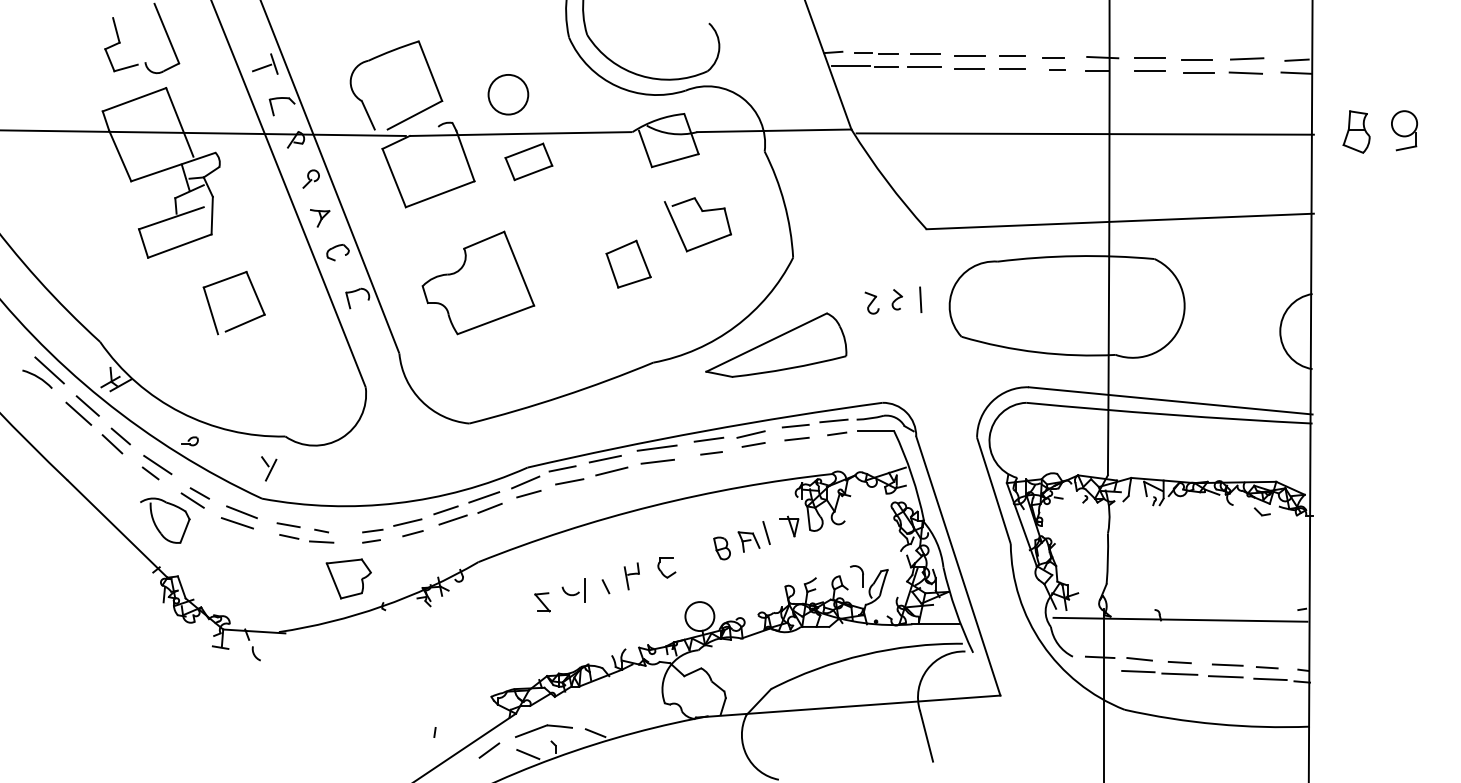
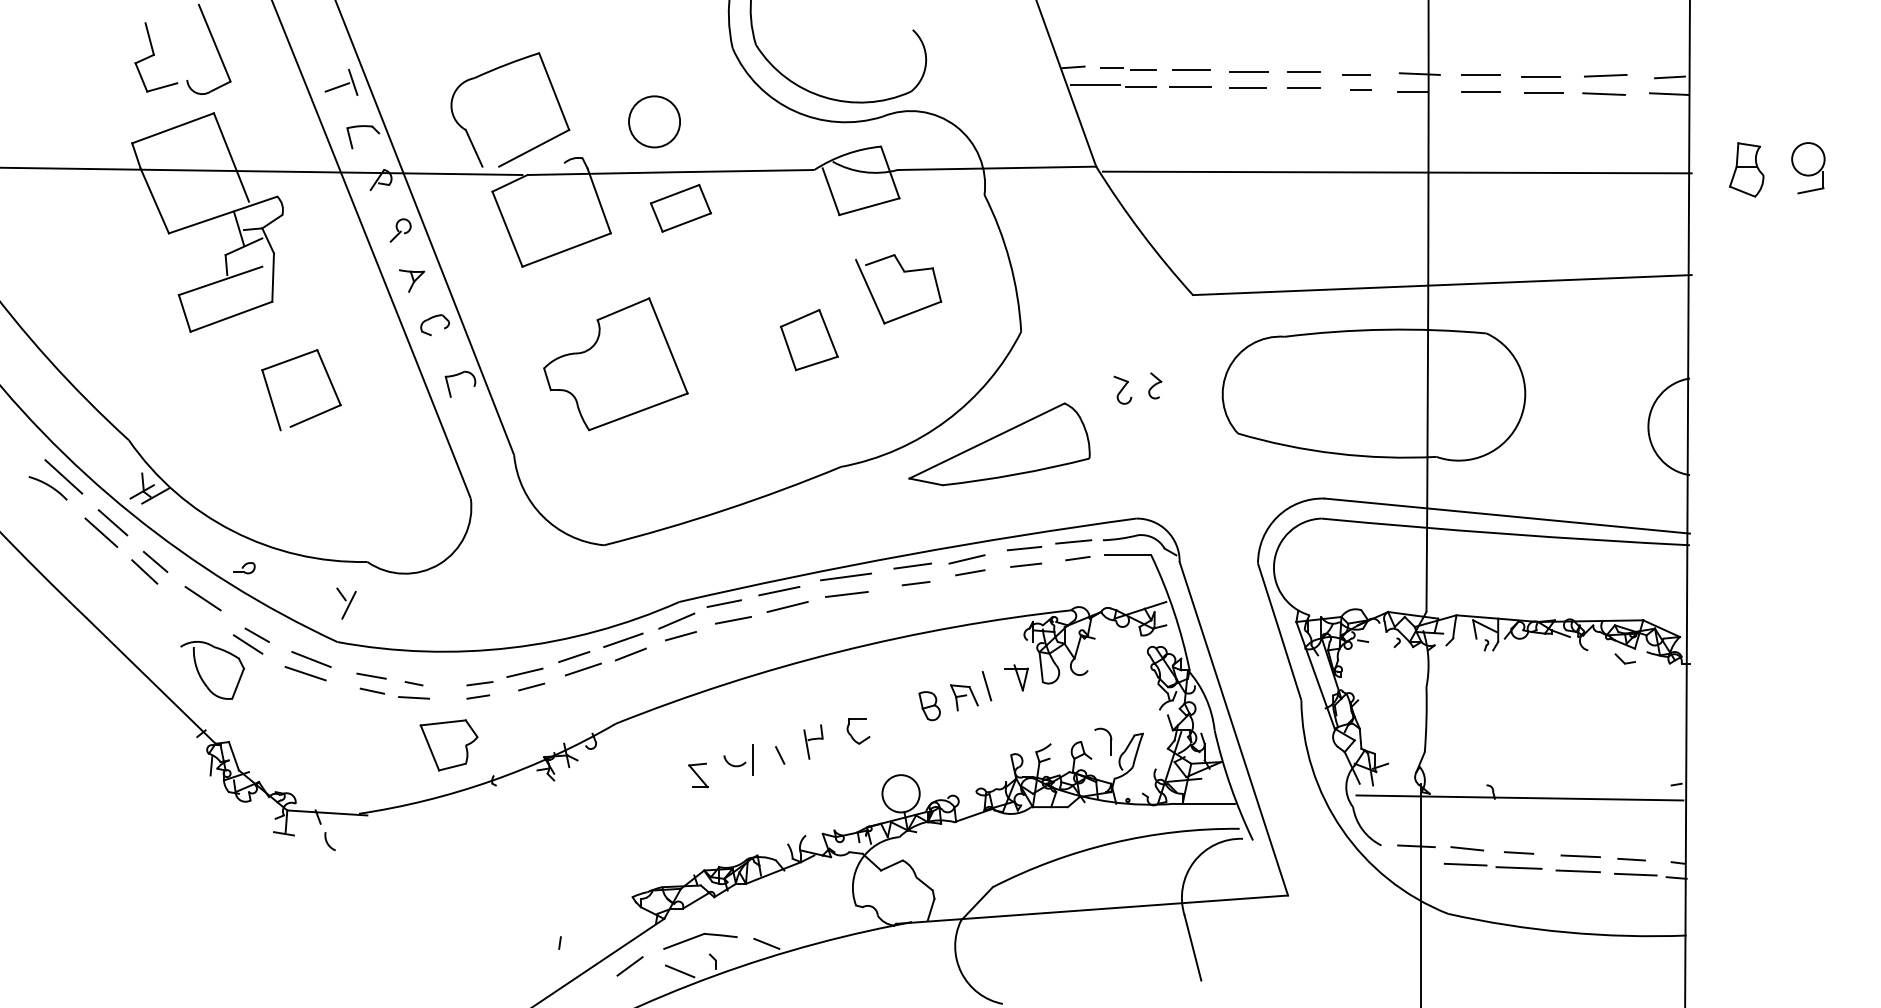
line: (920, 299) -> (1185, 385), removed
line: (150, 473) -> (193, 609), removed

